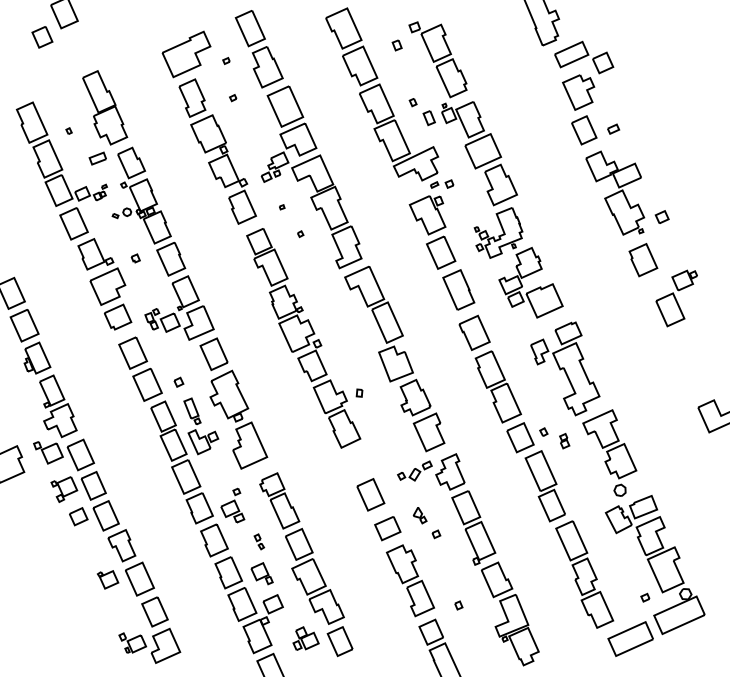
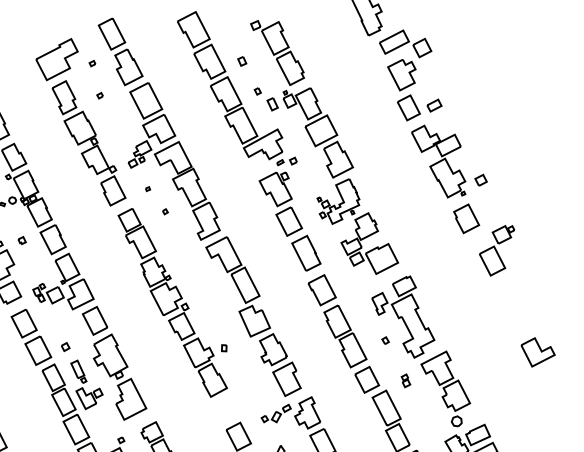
part: (396, 45) -> (241, 61), moved
part: (613, 128) -> (434, 104), size x1.43
part: (543, 431) -> (385, 340), moved

